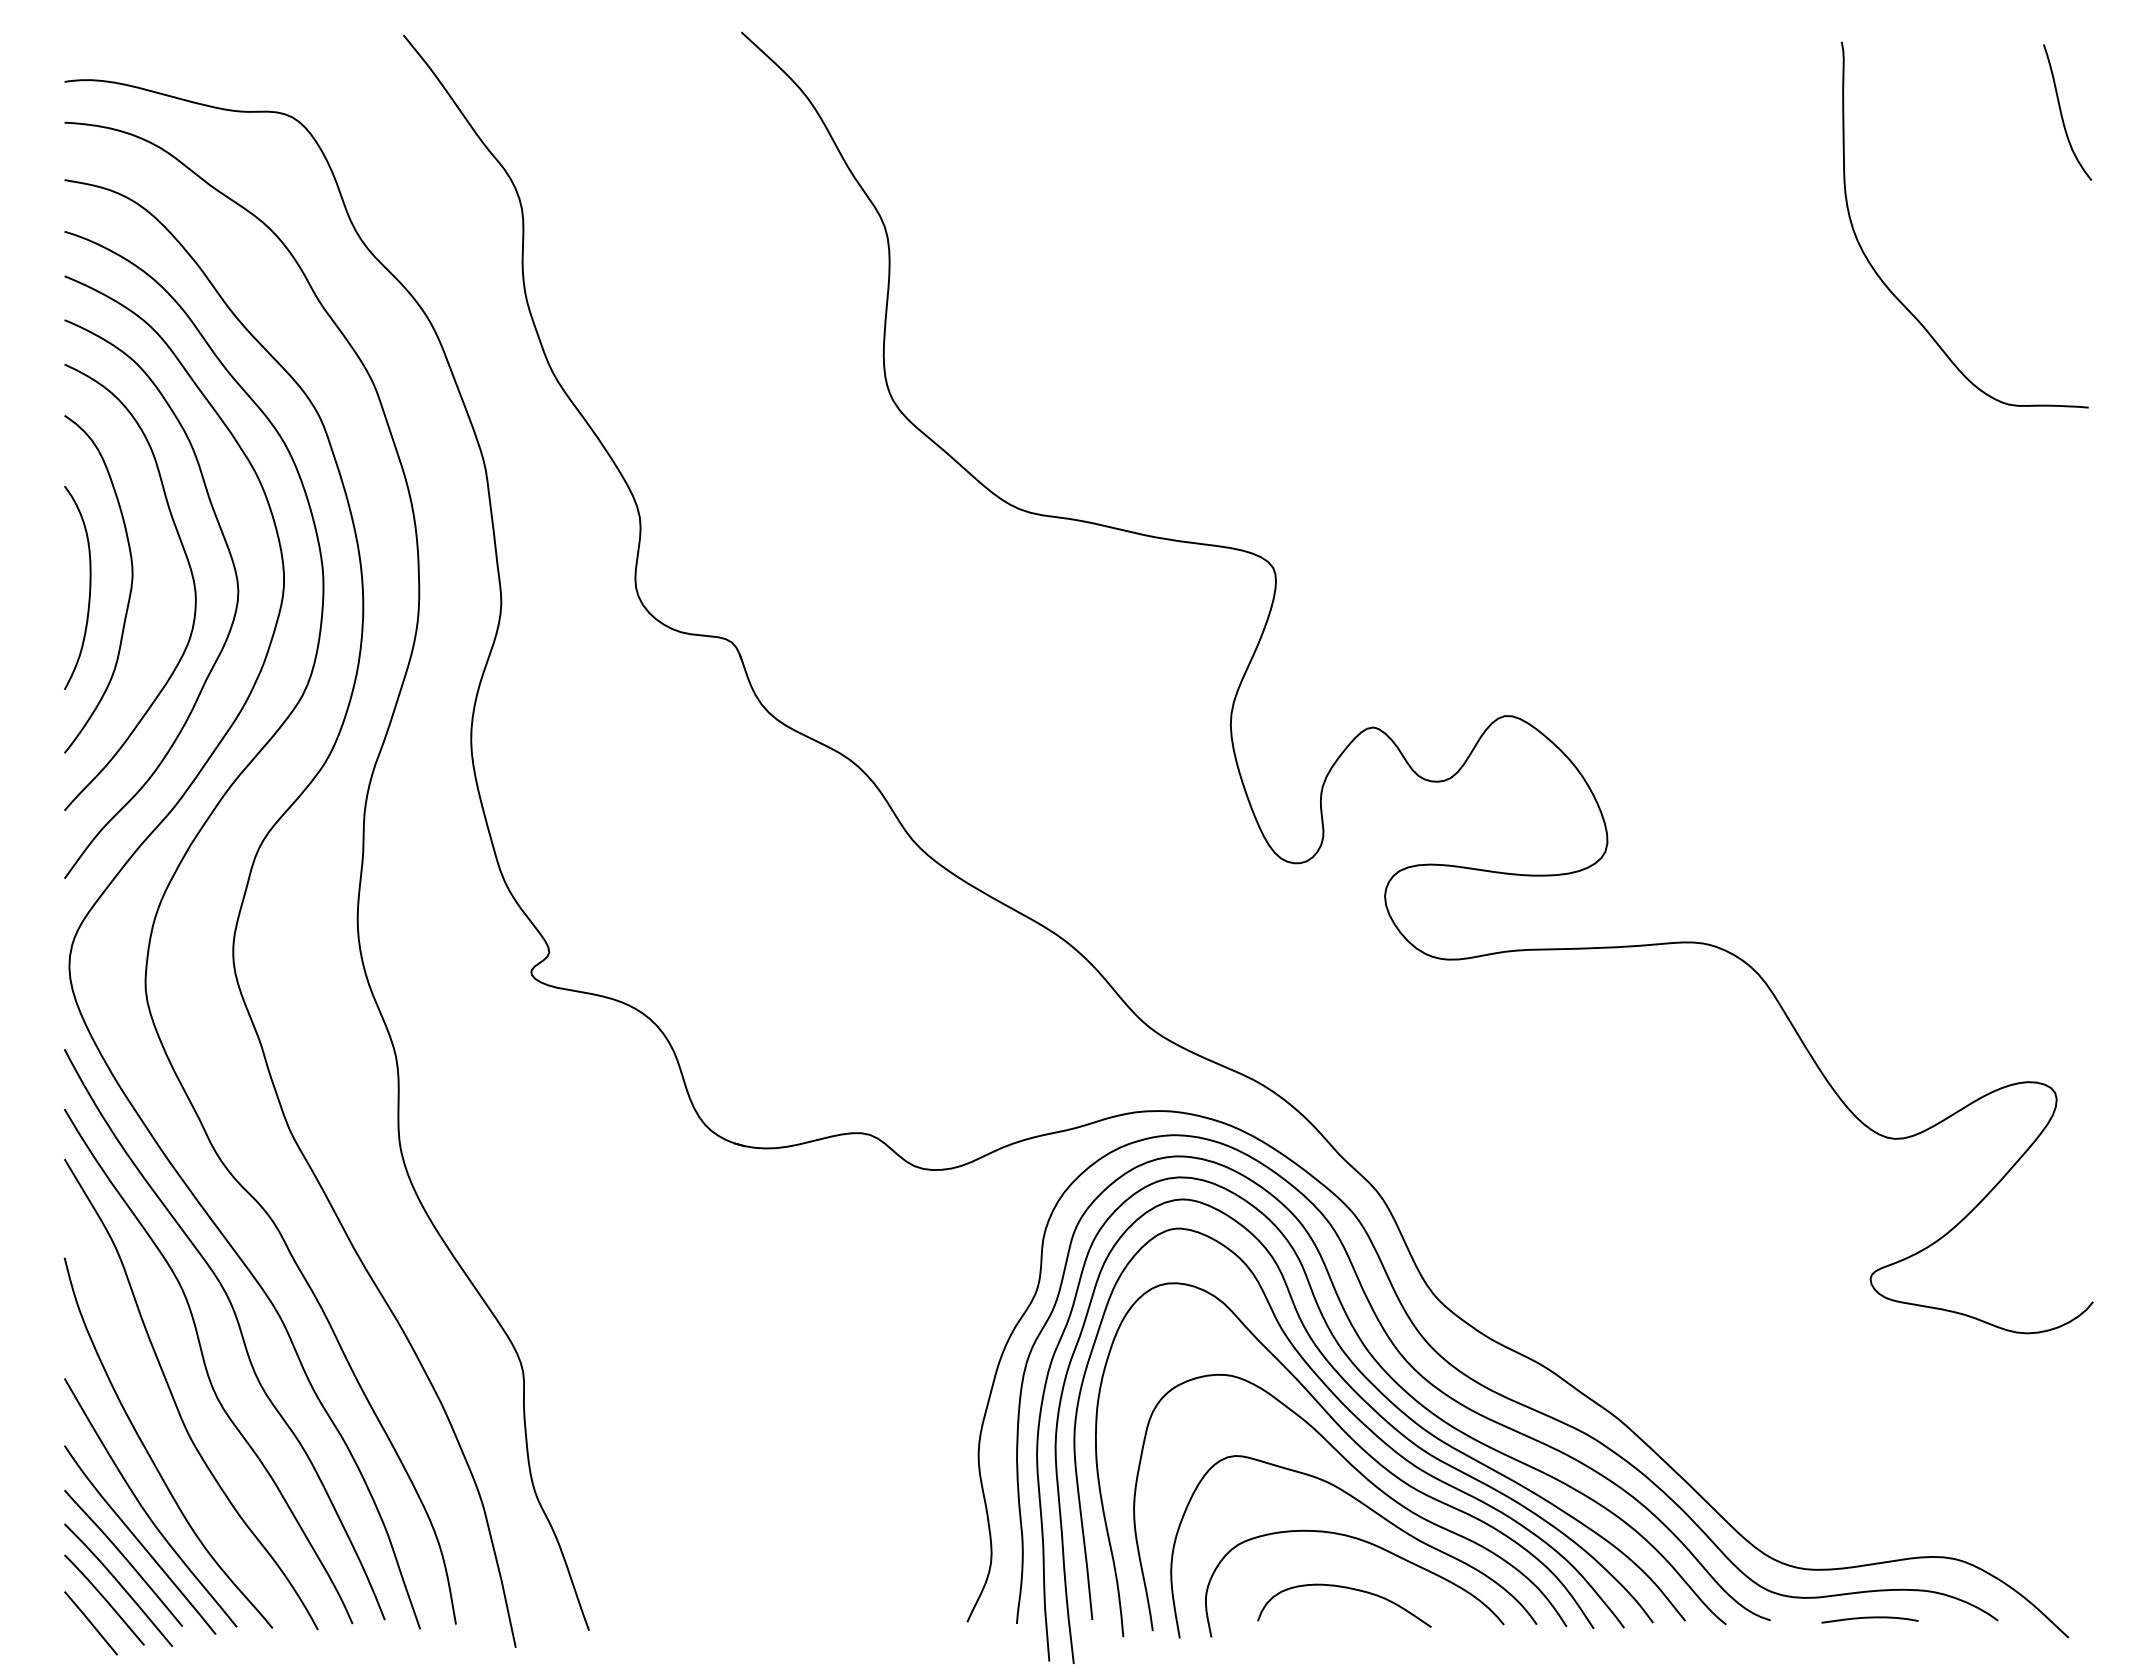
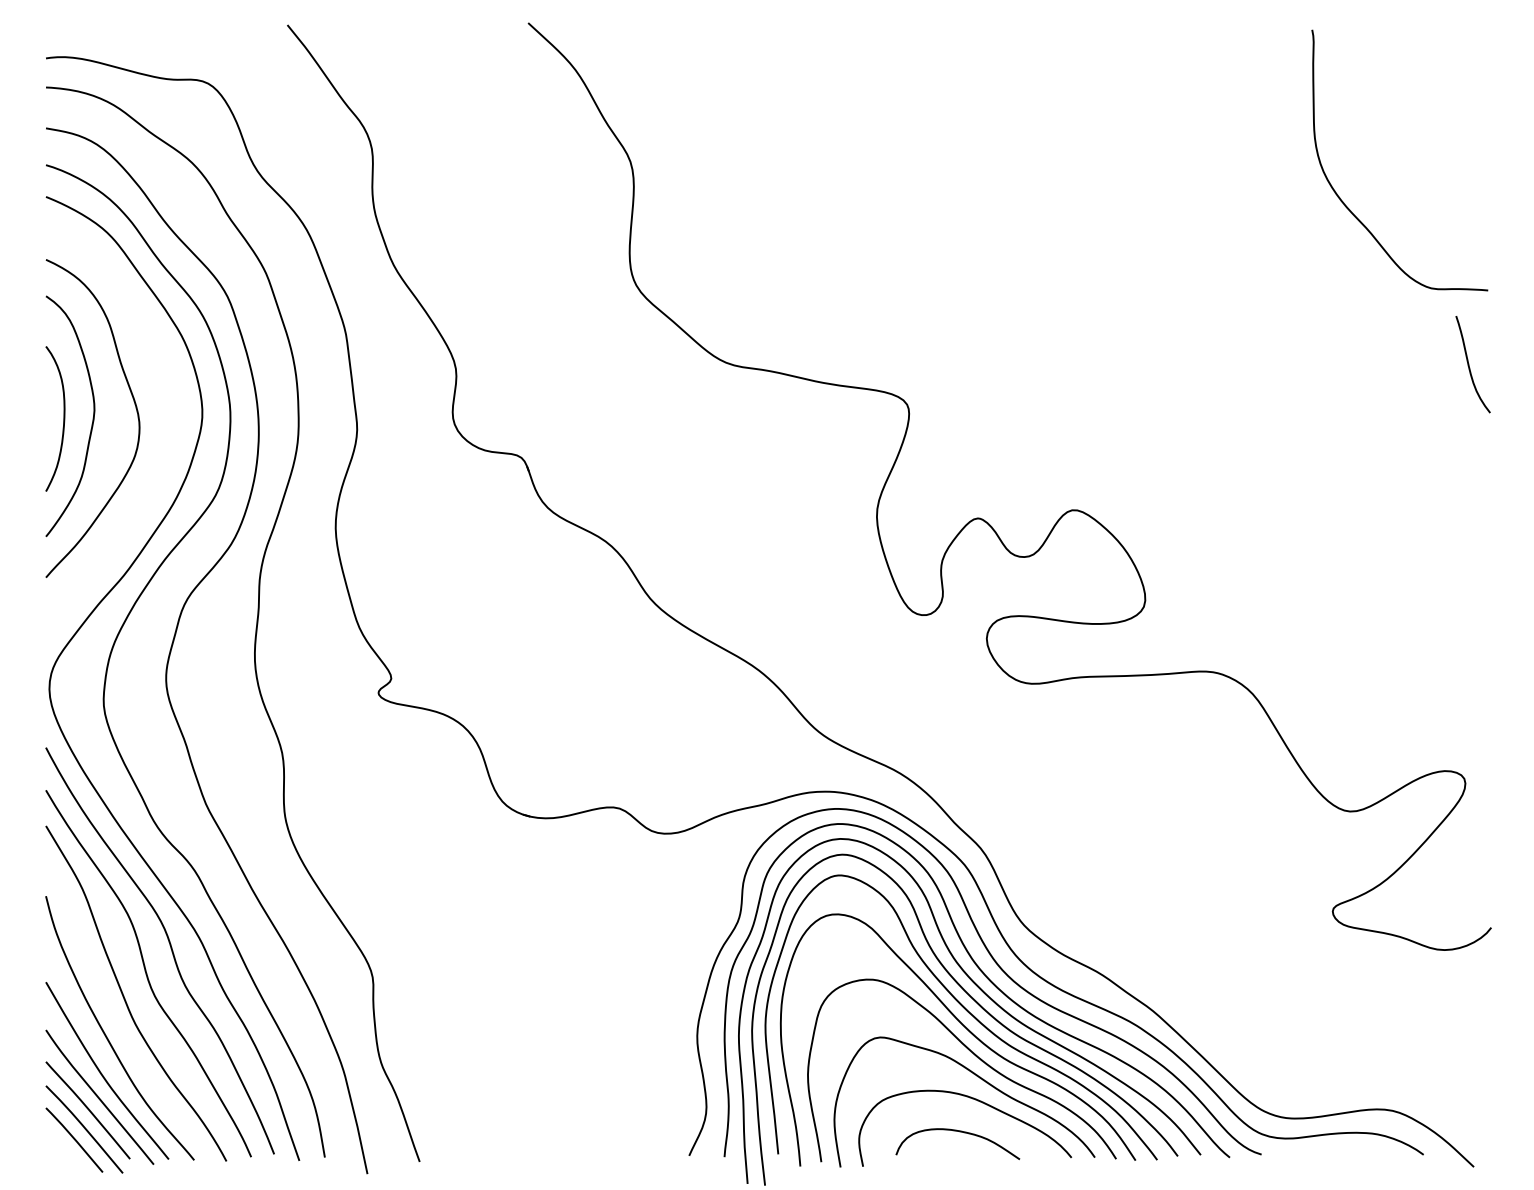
curve: (2062, 113) -> (1469, 365), moved
curve: (232, 619) -> (165, 441), removed
curve: (1869, 1618) -> (1332, 1153), removed
line: (90, 1623) -> (64, 1156), removed

